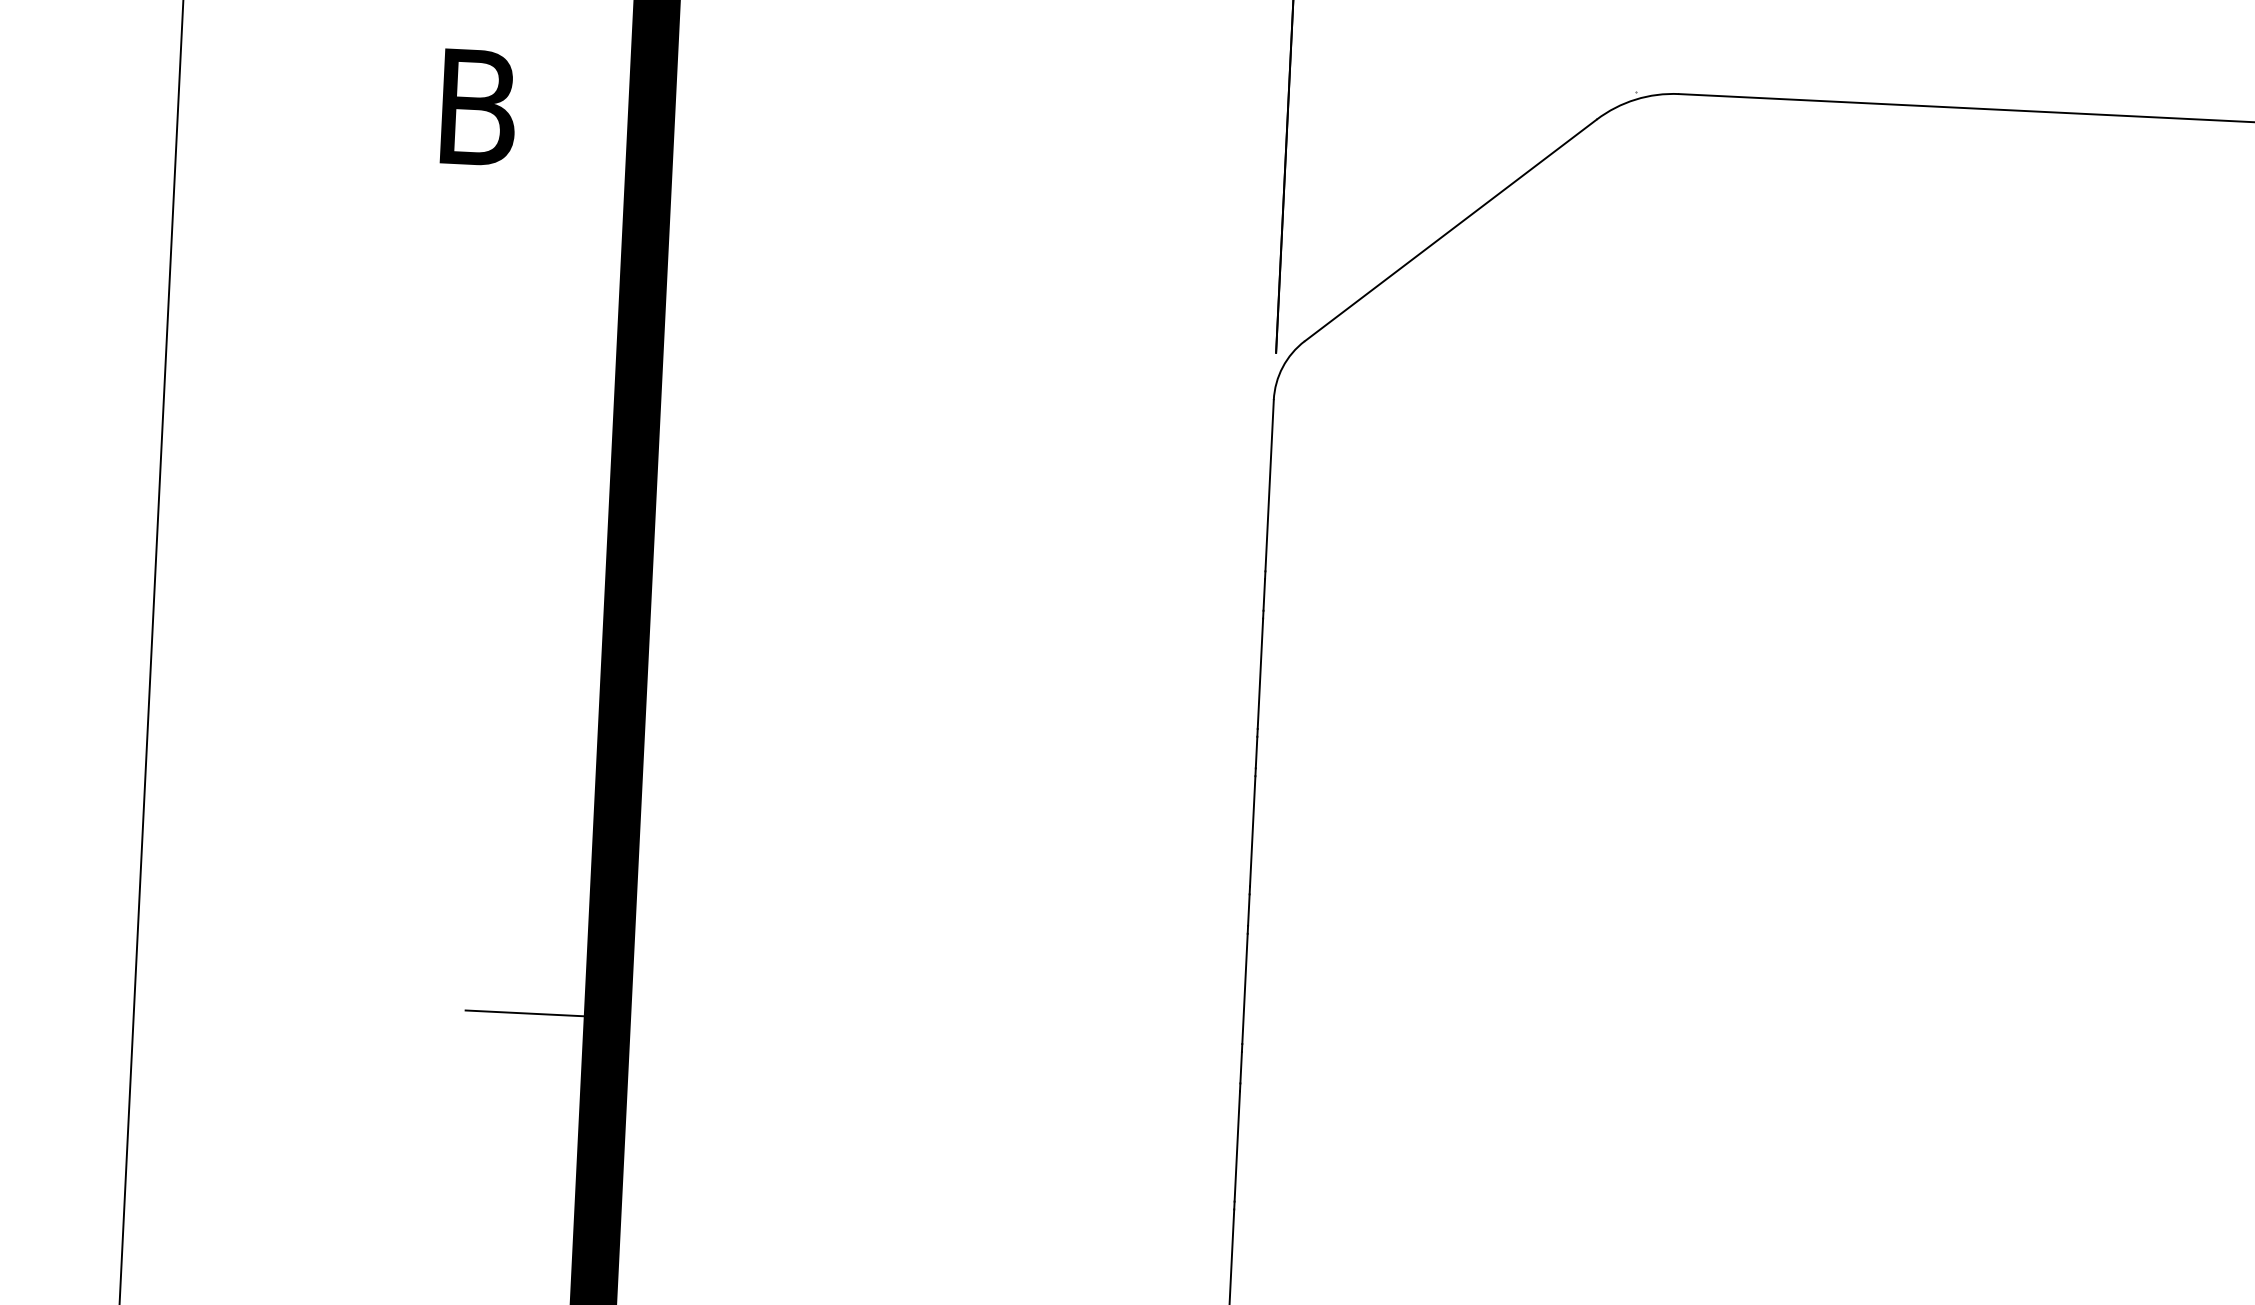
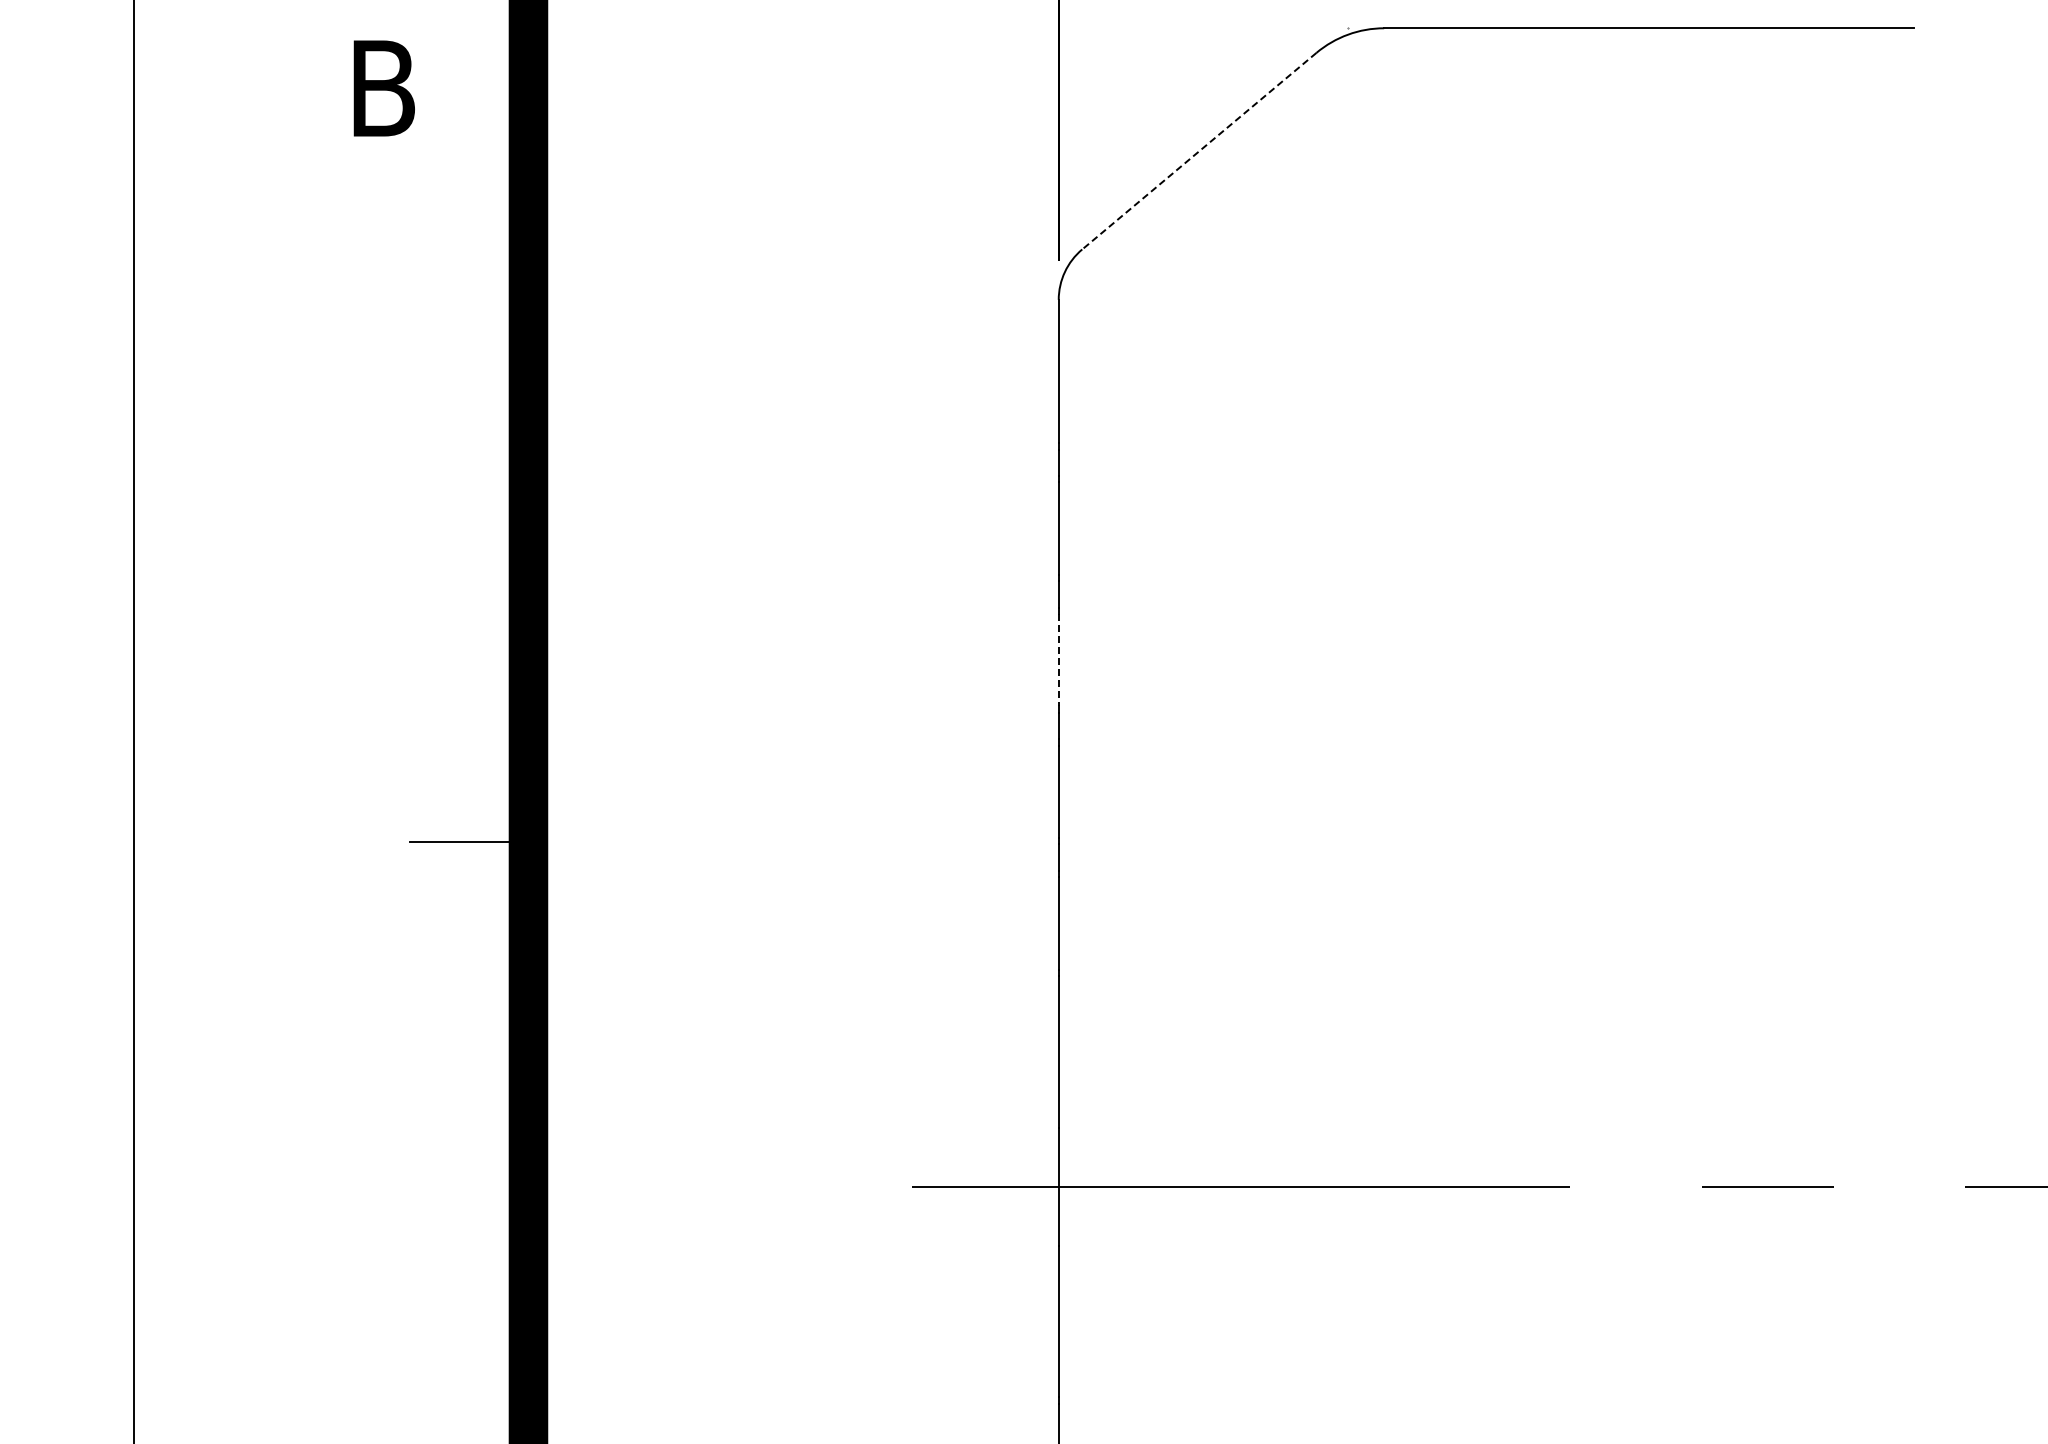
line: (1450, 230) -> (1199, 151), solid -> dashed
line: (1252, 831) -> (1058, 660), solid -> dashed

